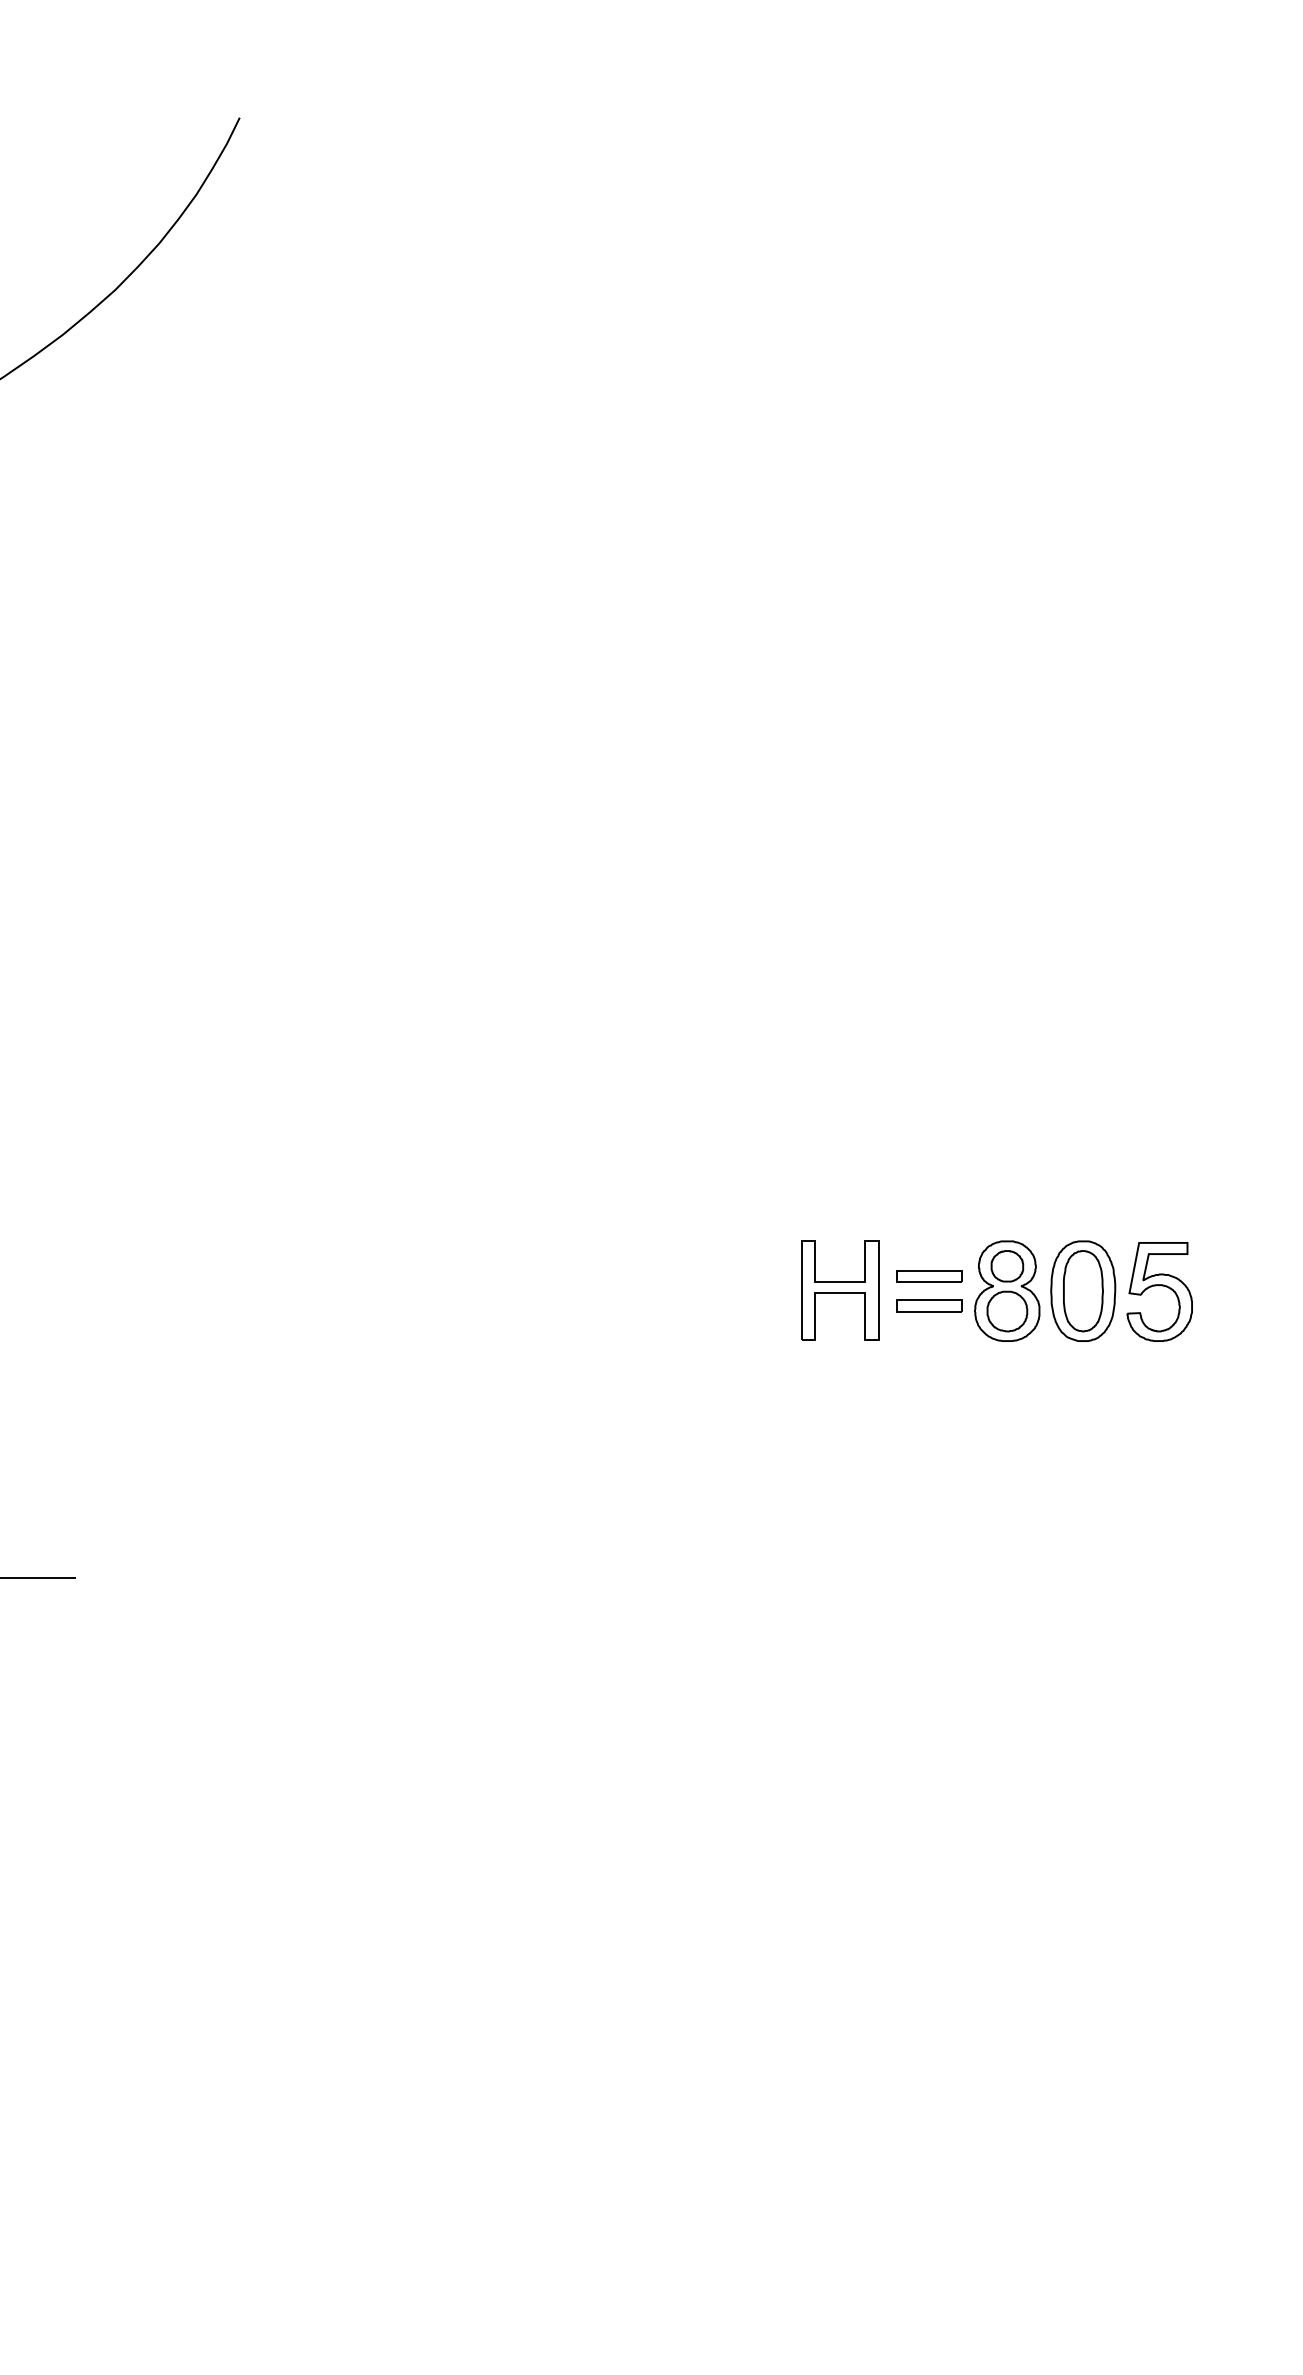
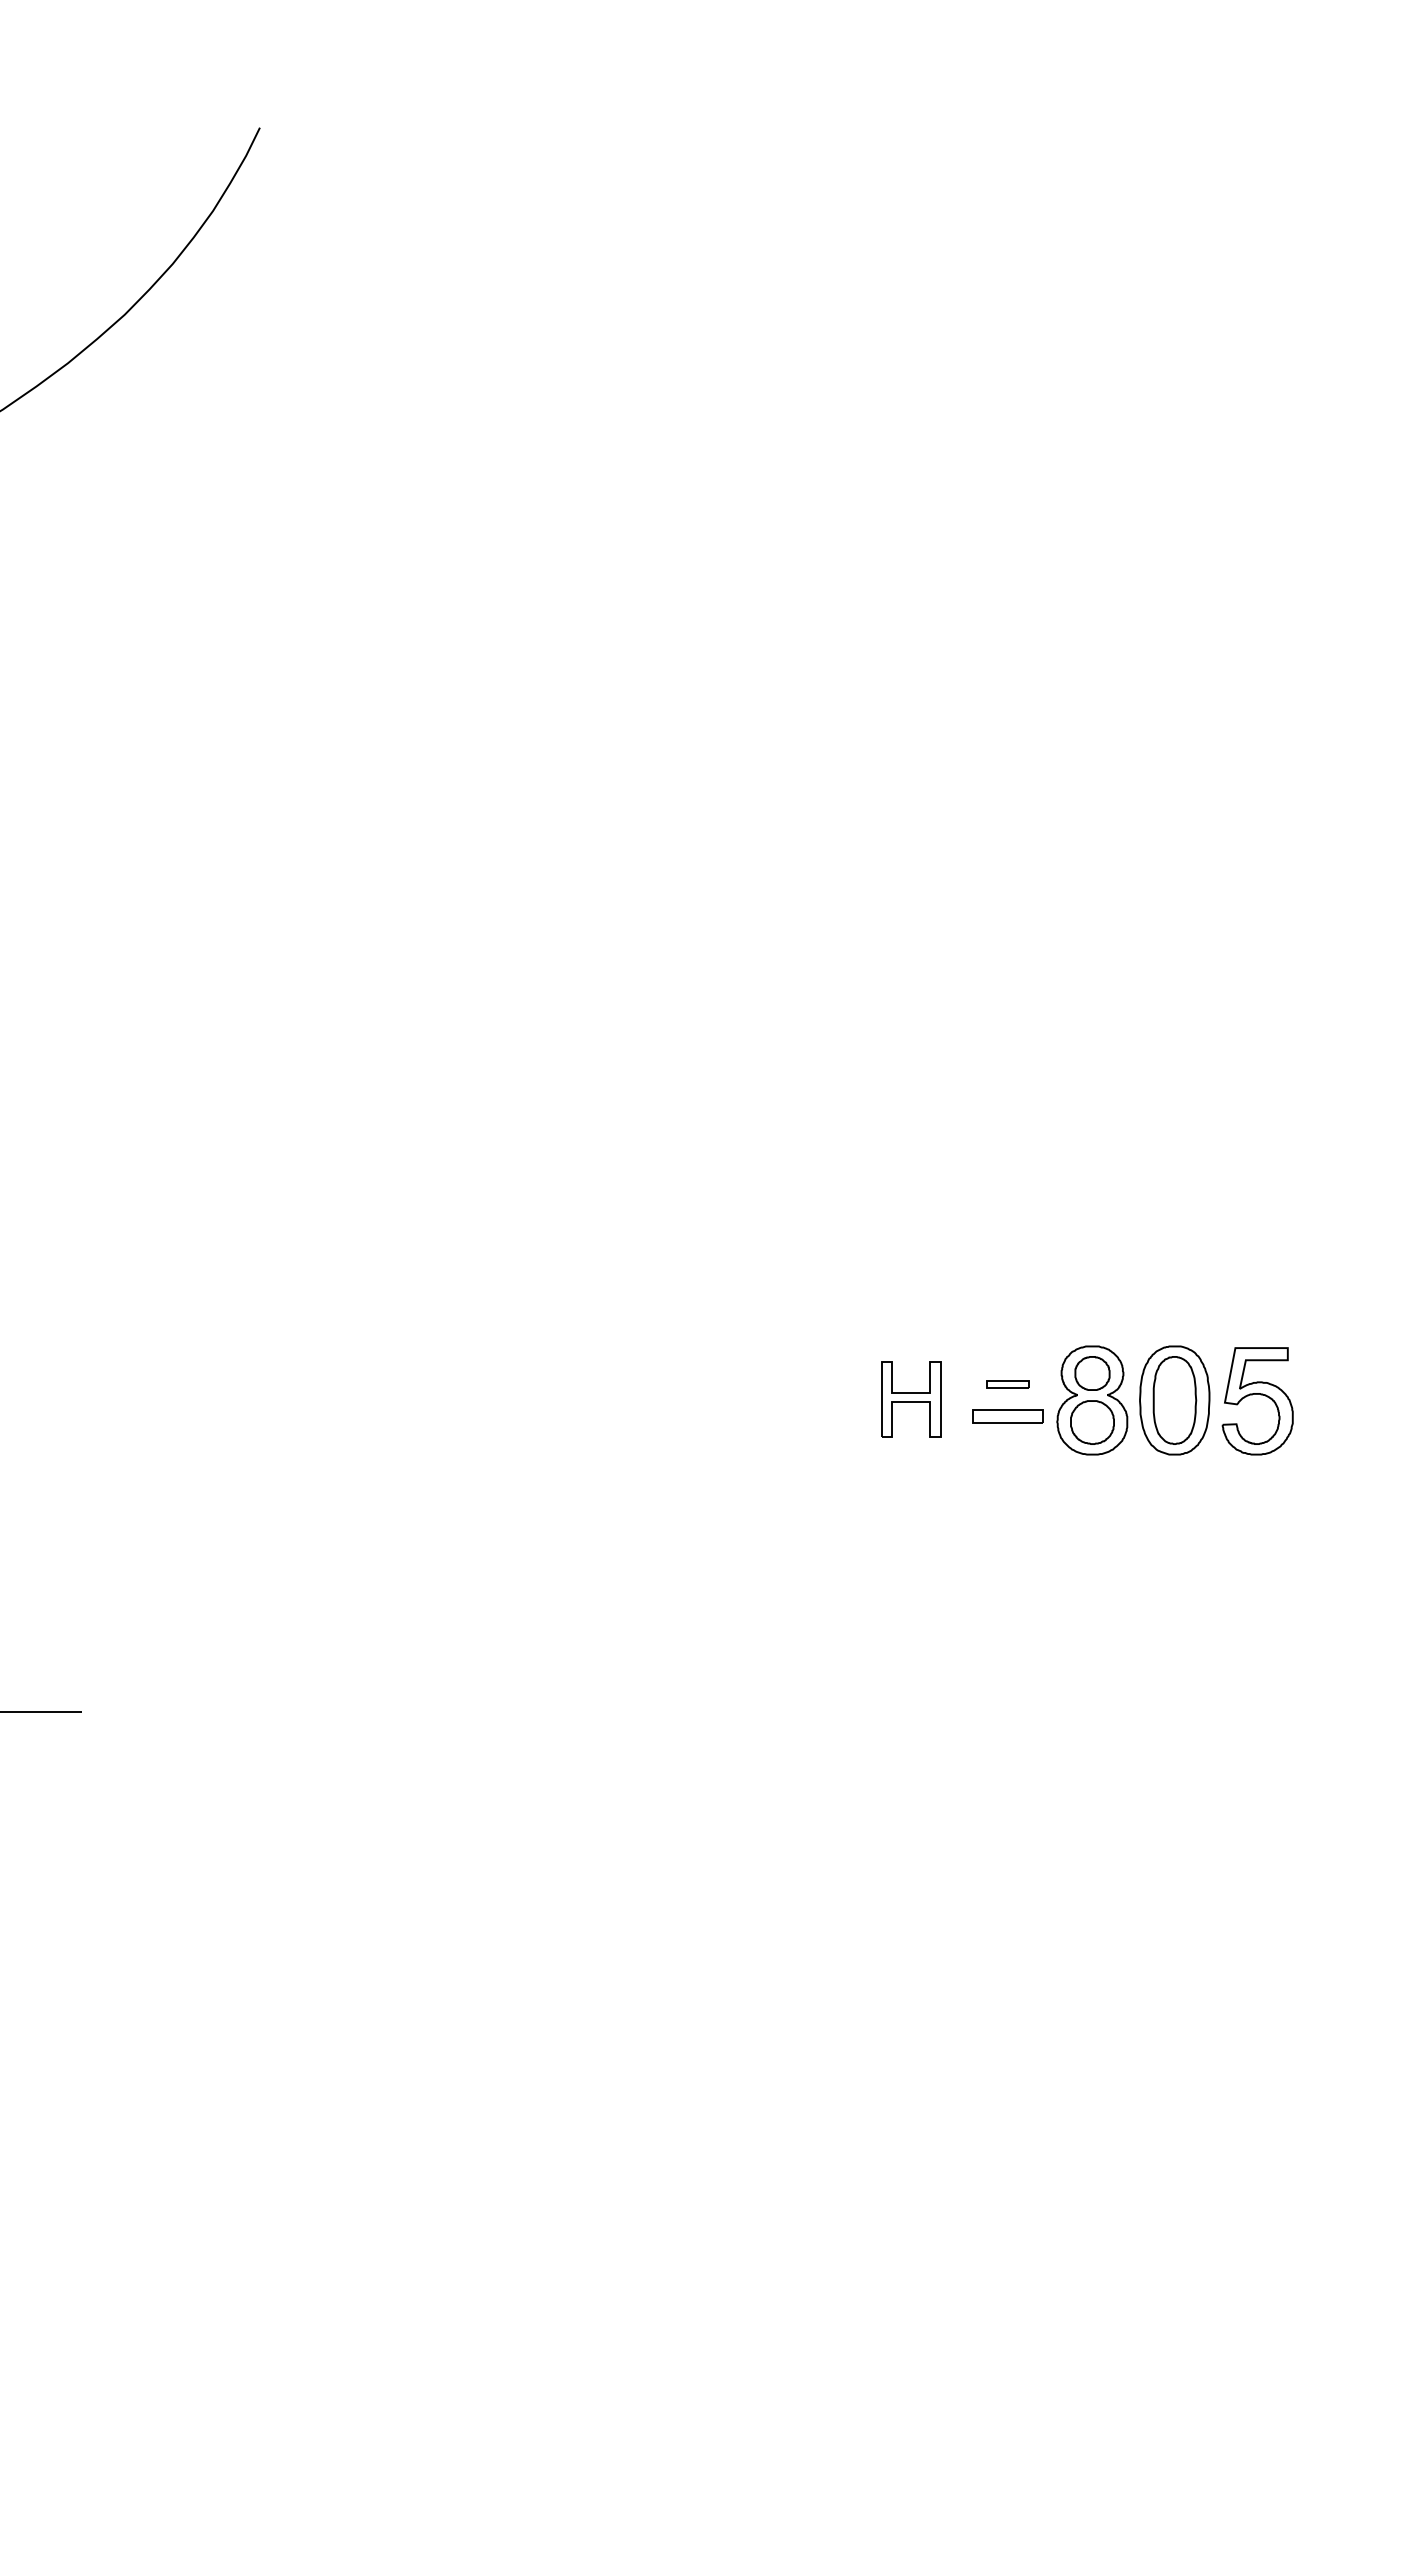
part: (929, 1276) -> (1007, 1384), size x0.6
part: (840, 1290) -> (911, 1399), size x0.7

